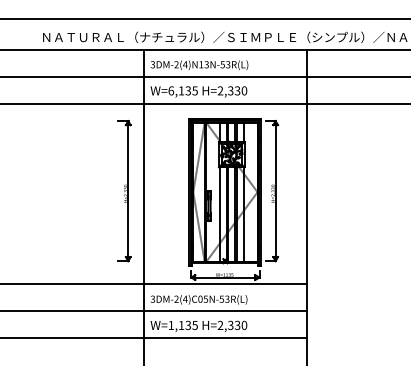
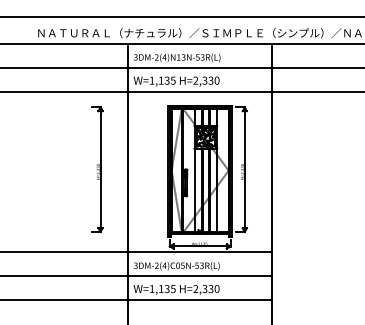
text: (171, 90) -> (152, 80), W=6,135 -> W=1,135
part: (124, 191) -> (97, 170), moved

